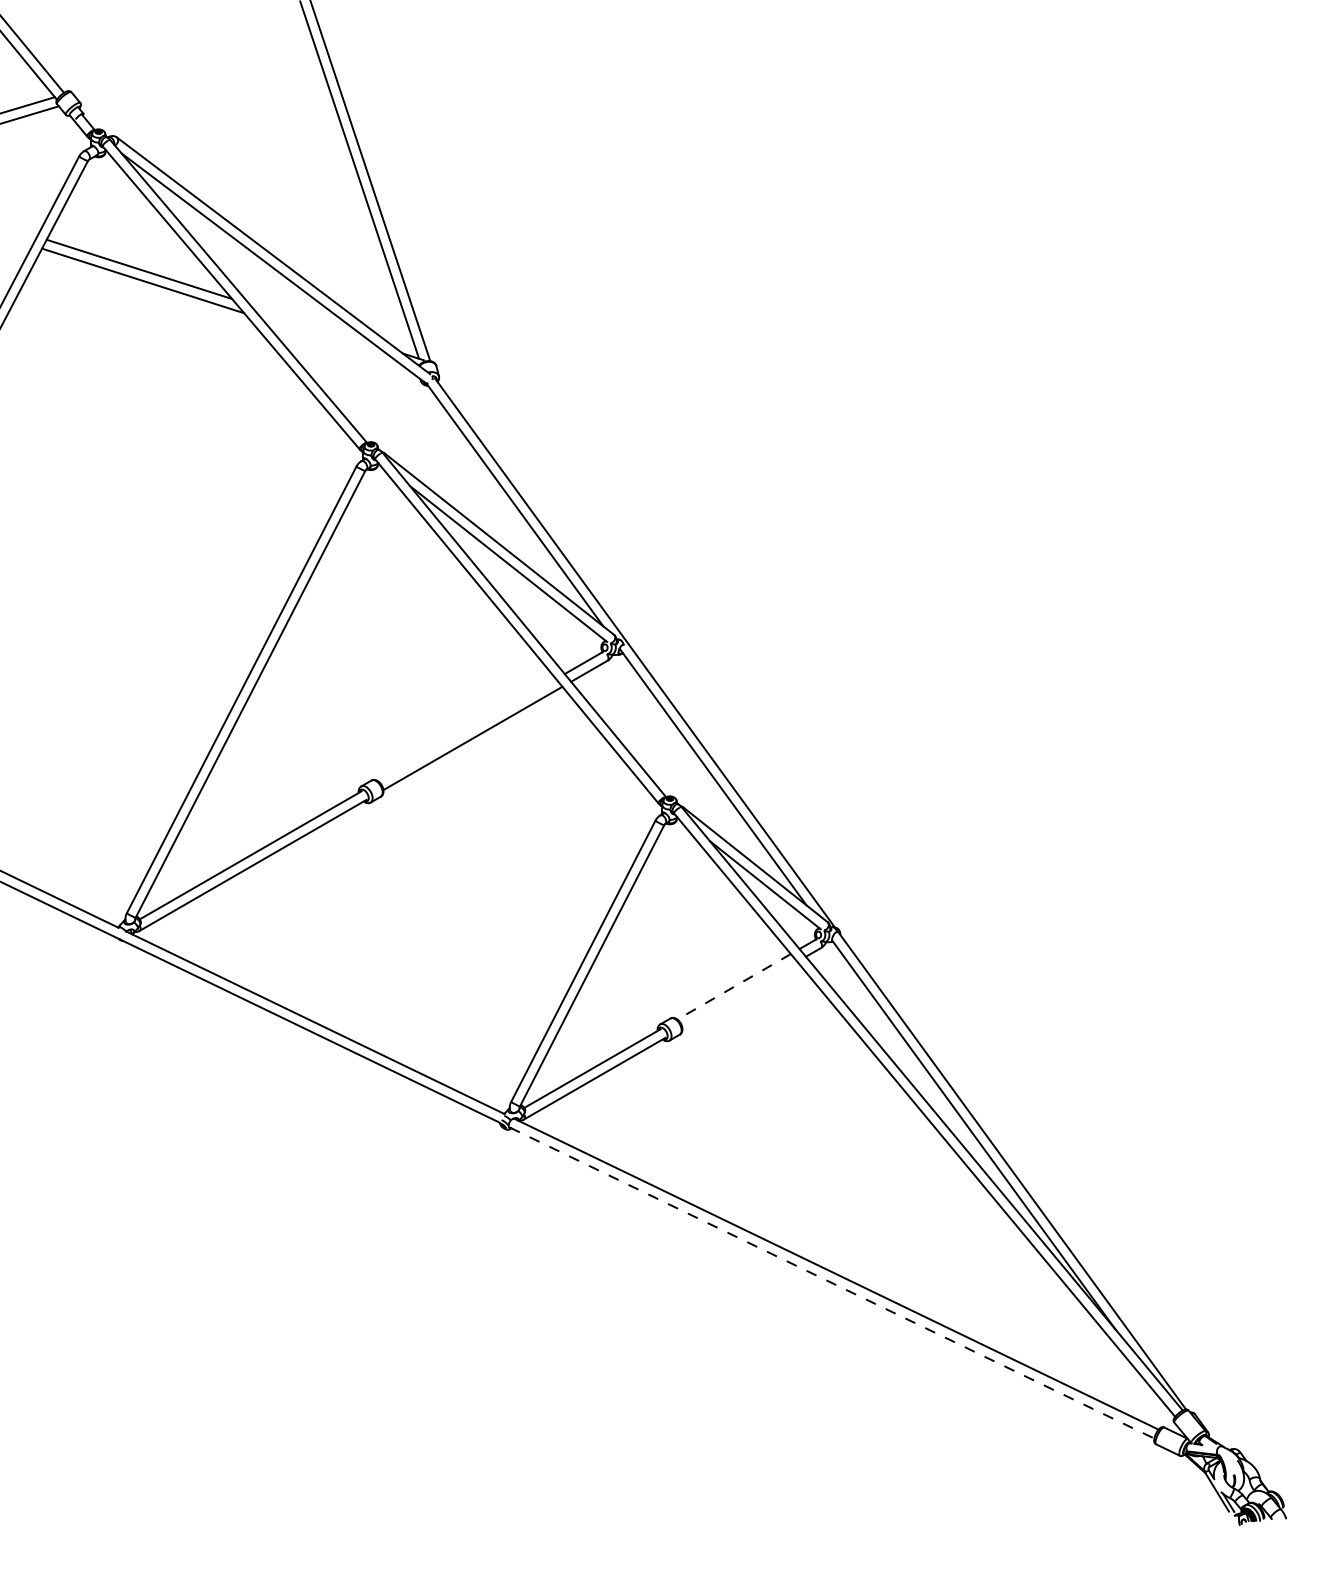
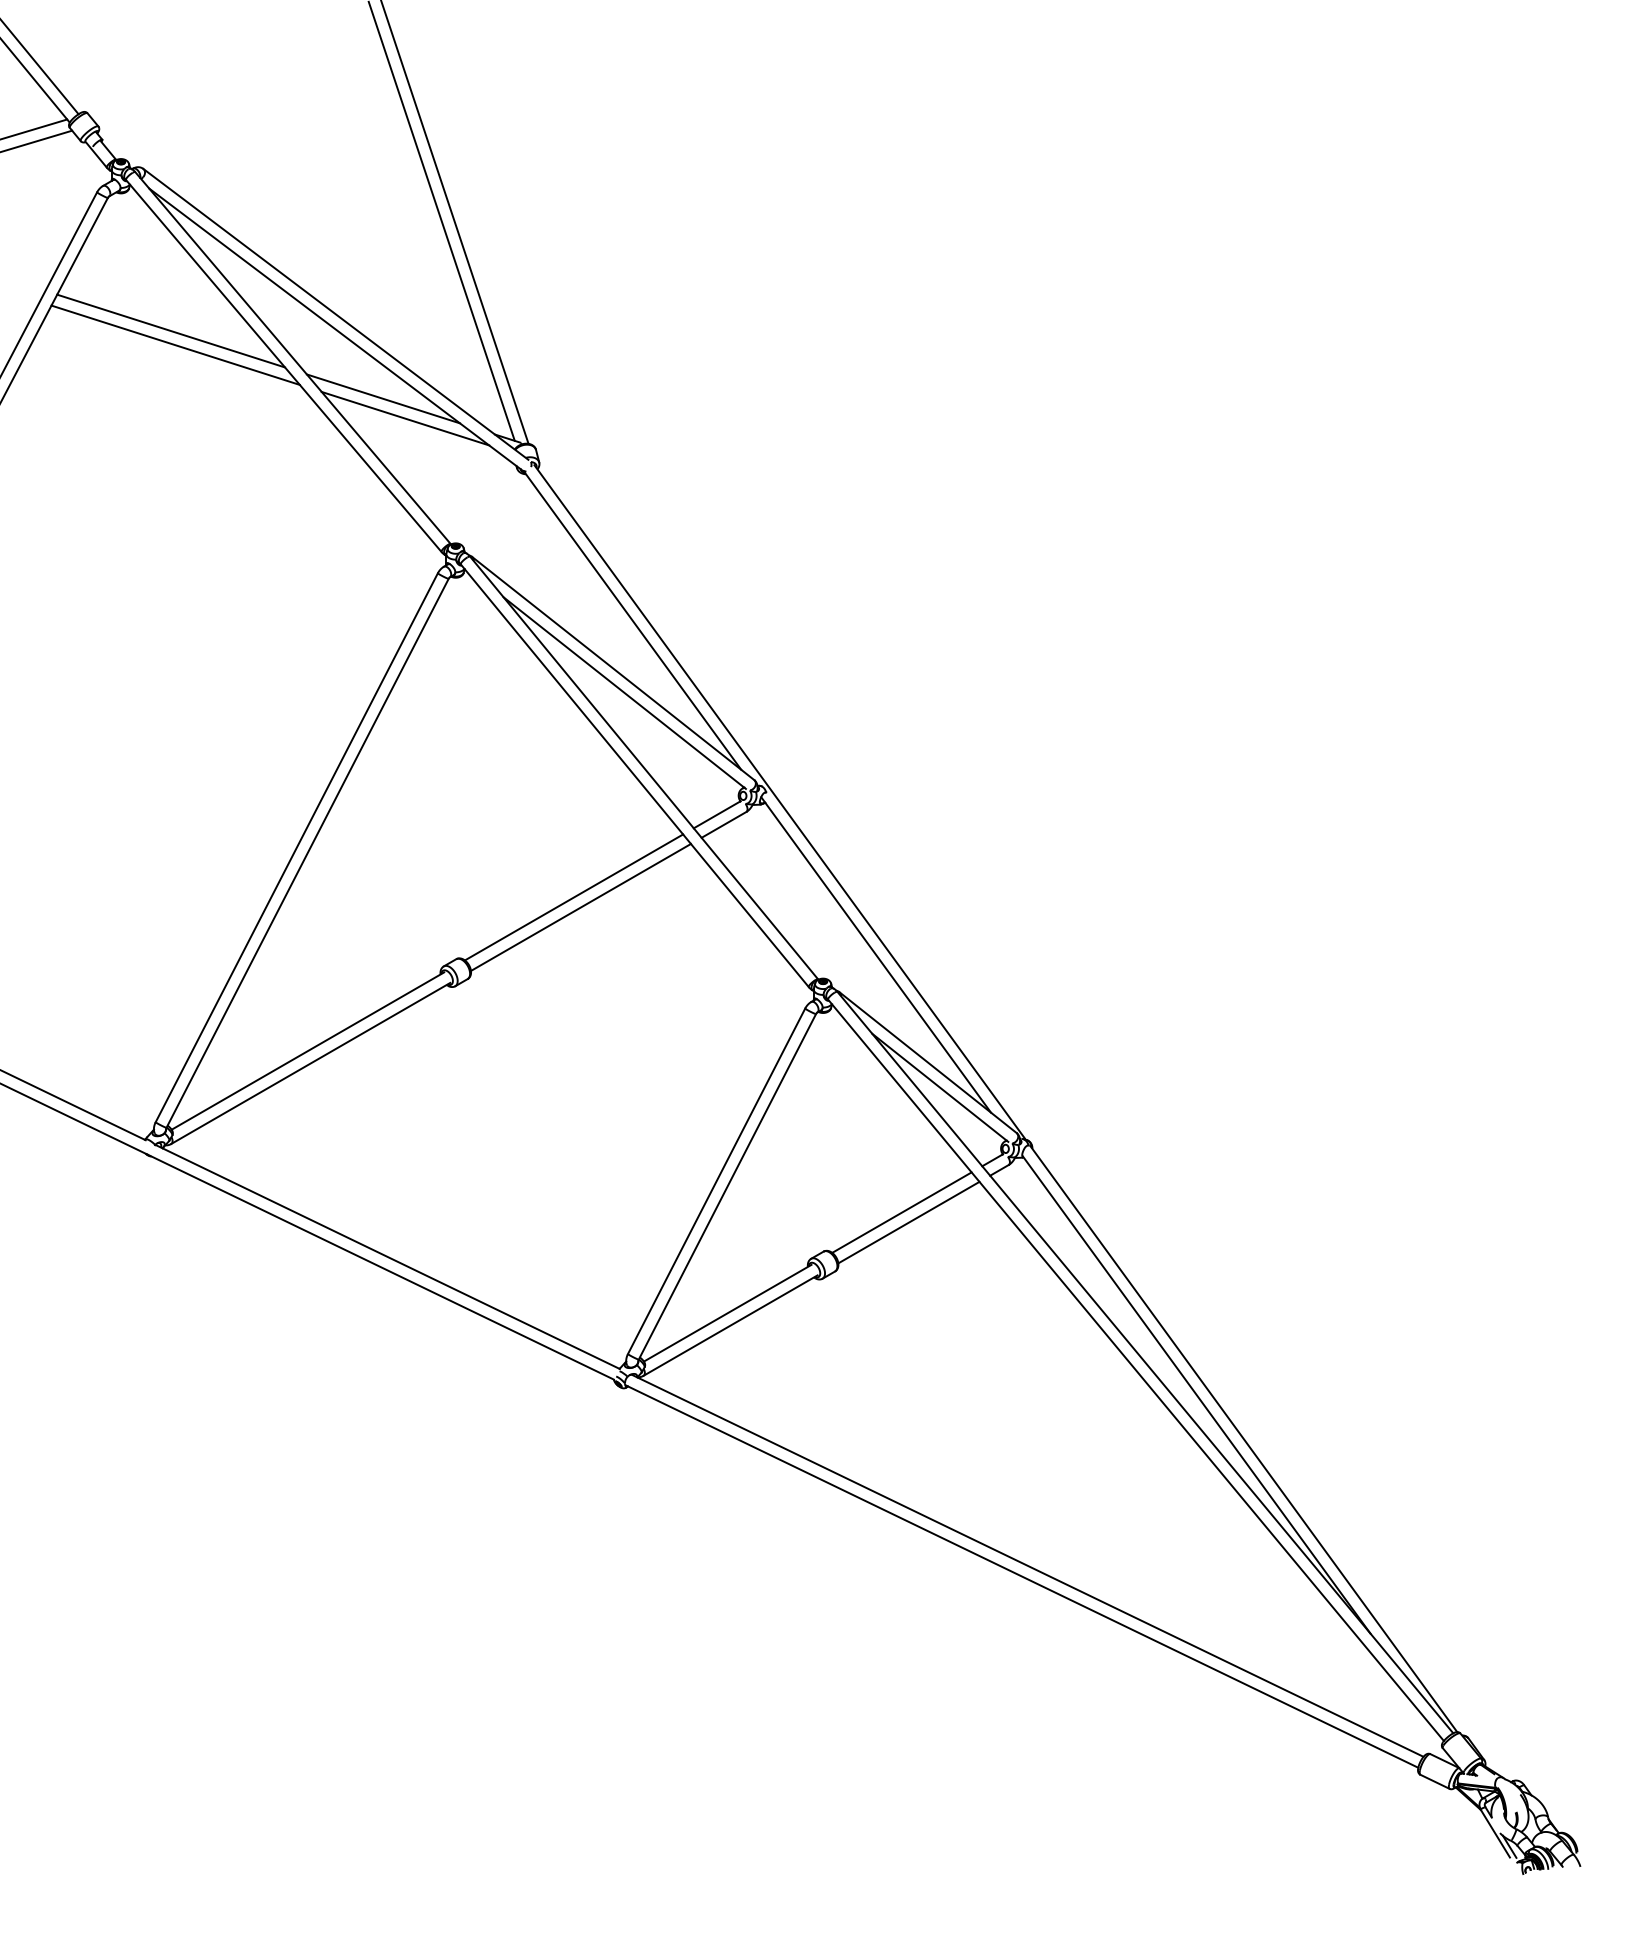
line: (311, 324) -> (382, 398), added
line: (329, 340) -> (404, 418), added
line: (467, 730) -> (574, 897), added
line: (733, 987) -> (901, 1213), dashed -> solid
line: (739, 994) -> (908, 1222), added
line: (832, 1283) -> (1022, 1577), dashed -> solid

